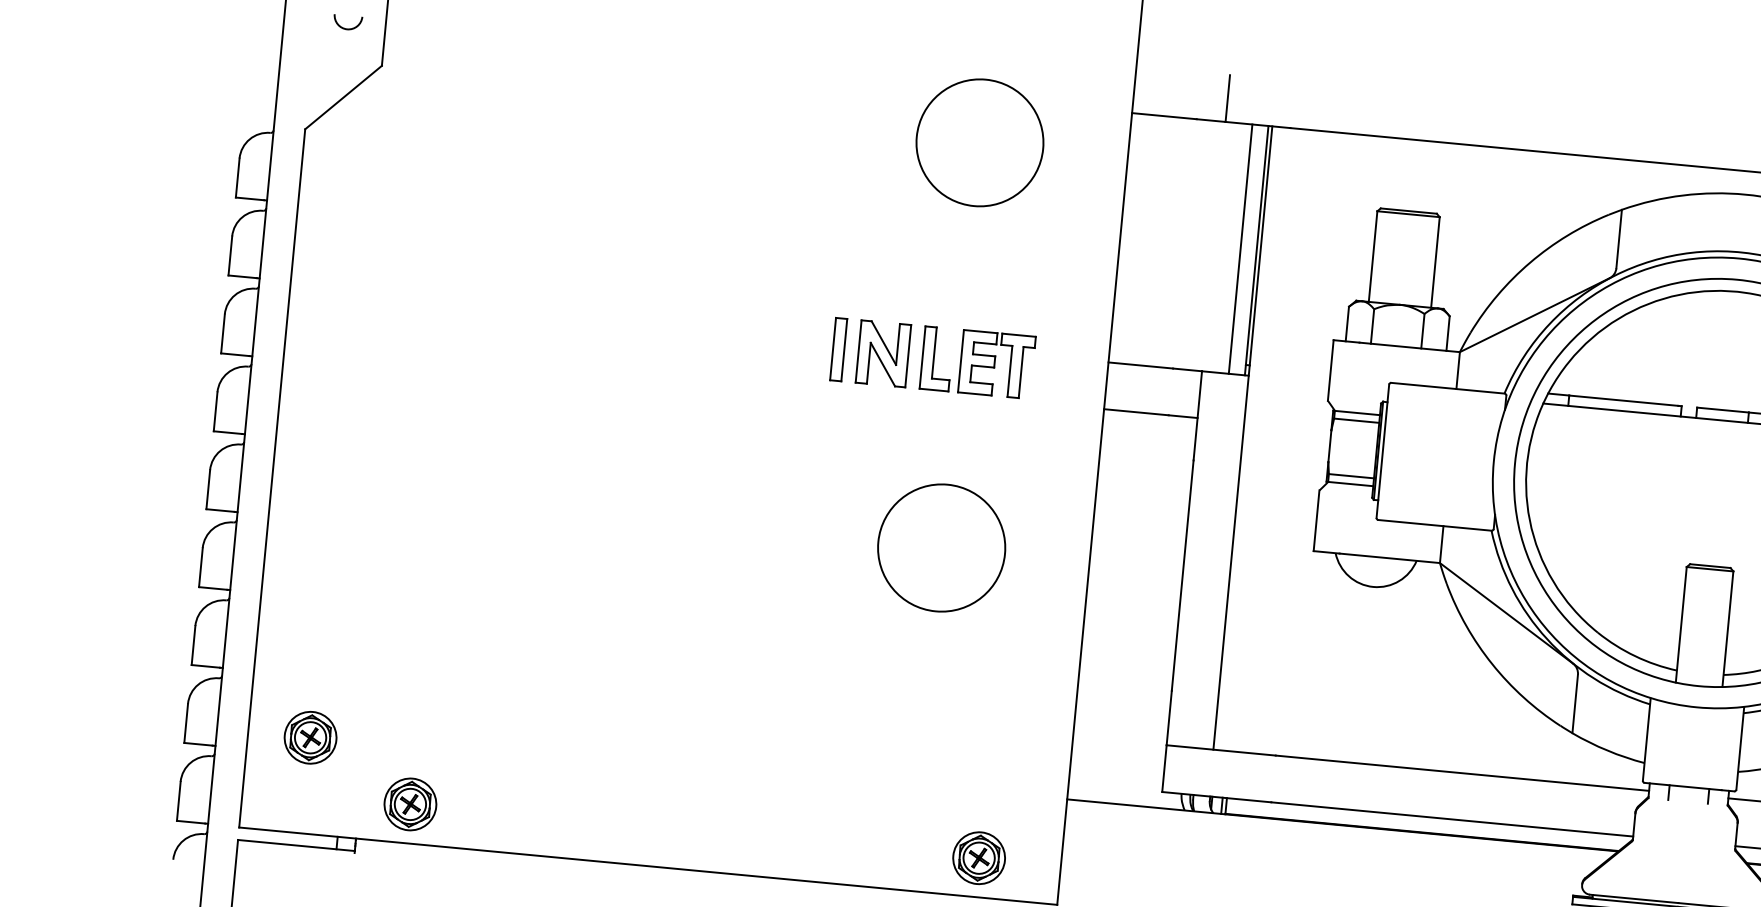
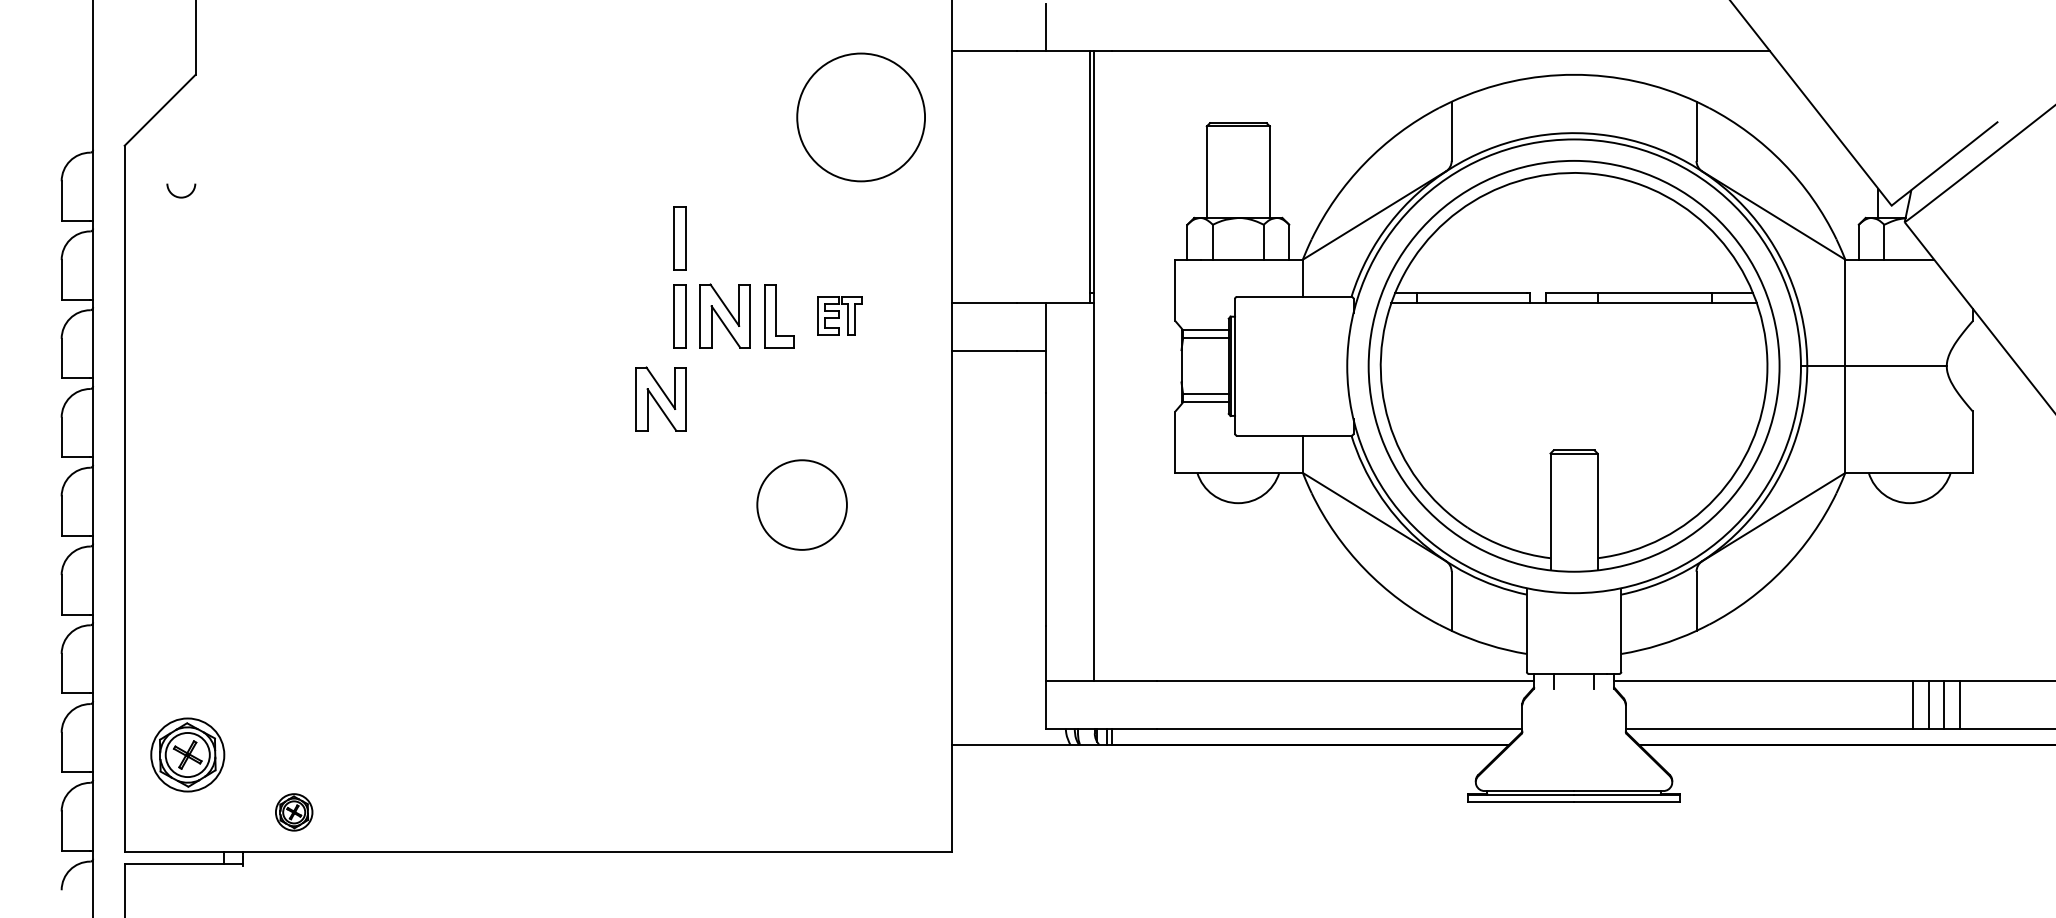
arc: (347, 28) -> (181, 196), moved
circle: (979, 142) -> (860, 117), moved
line: (1240, 249) -> (1073, 177), removed
part: (845, 272) -> (679, 238), added
part: (997, 365) -> (840, 316), size x0.6
part: (811, 429) -> (660, 398), added
circle: (942, 548) -> (802, 505), size x0.7
part: (310, 737) -> (187, 754), size x1.4
part: (410, 804) -> (294, 812), size x0.7
part: (978, 858) -> (868, 812), removed

